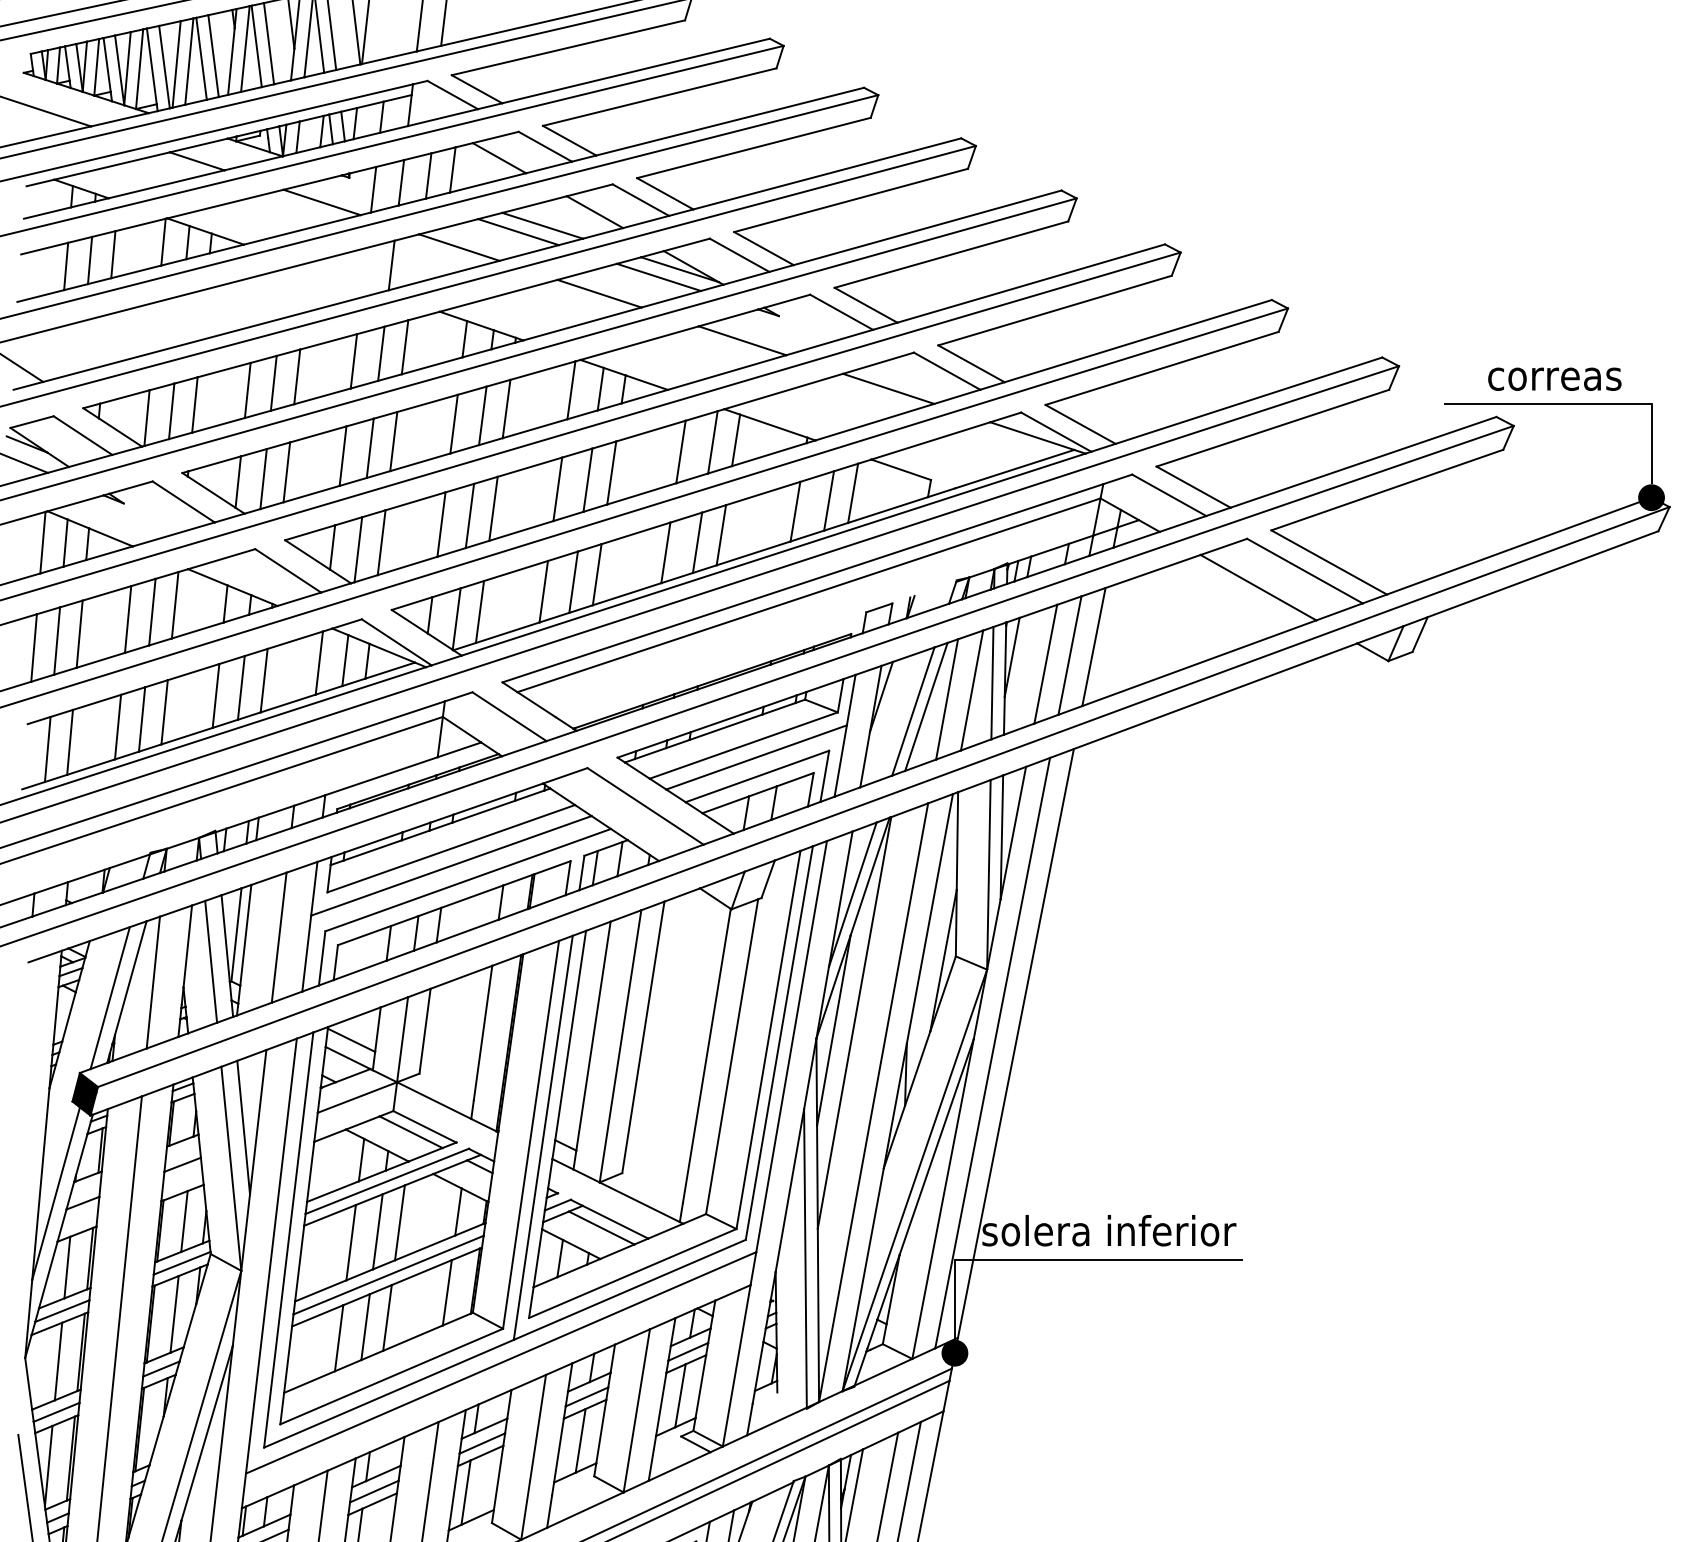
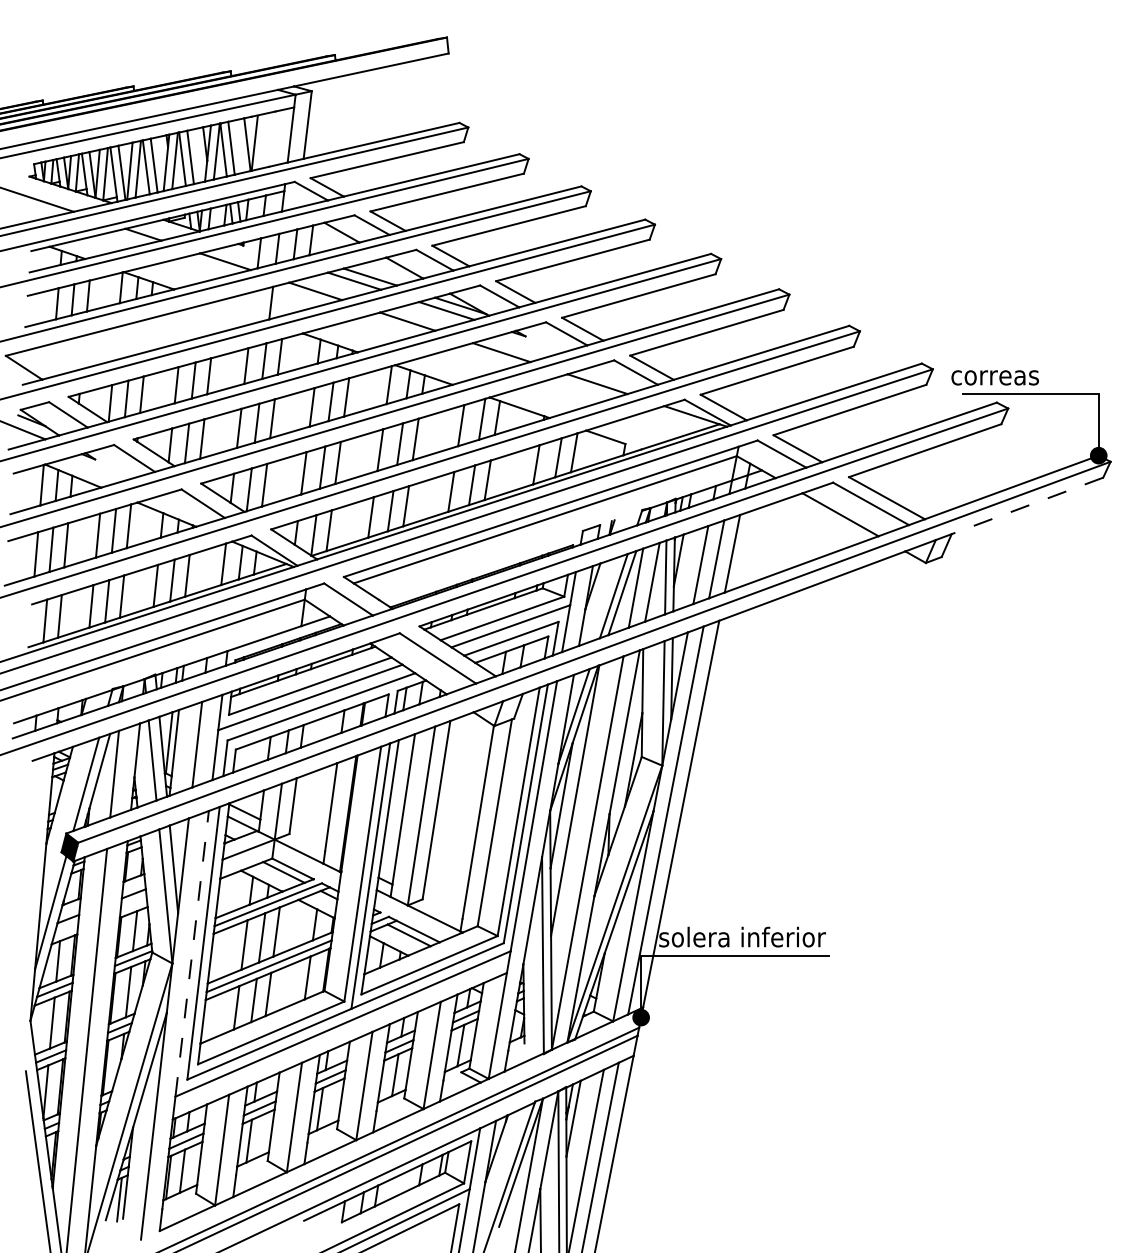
text: (1553, 378) -> (994, 377), moved
line: (1543, 573) -> (1027, 505), solid -> dashed
line: (271, 1255) -> (192, 953), solid -> dashed

